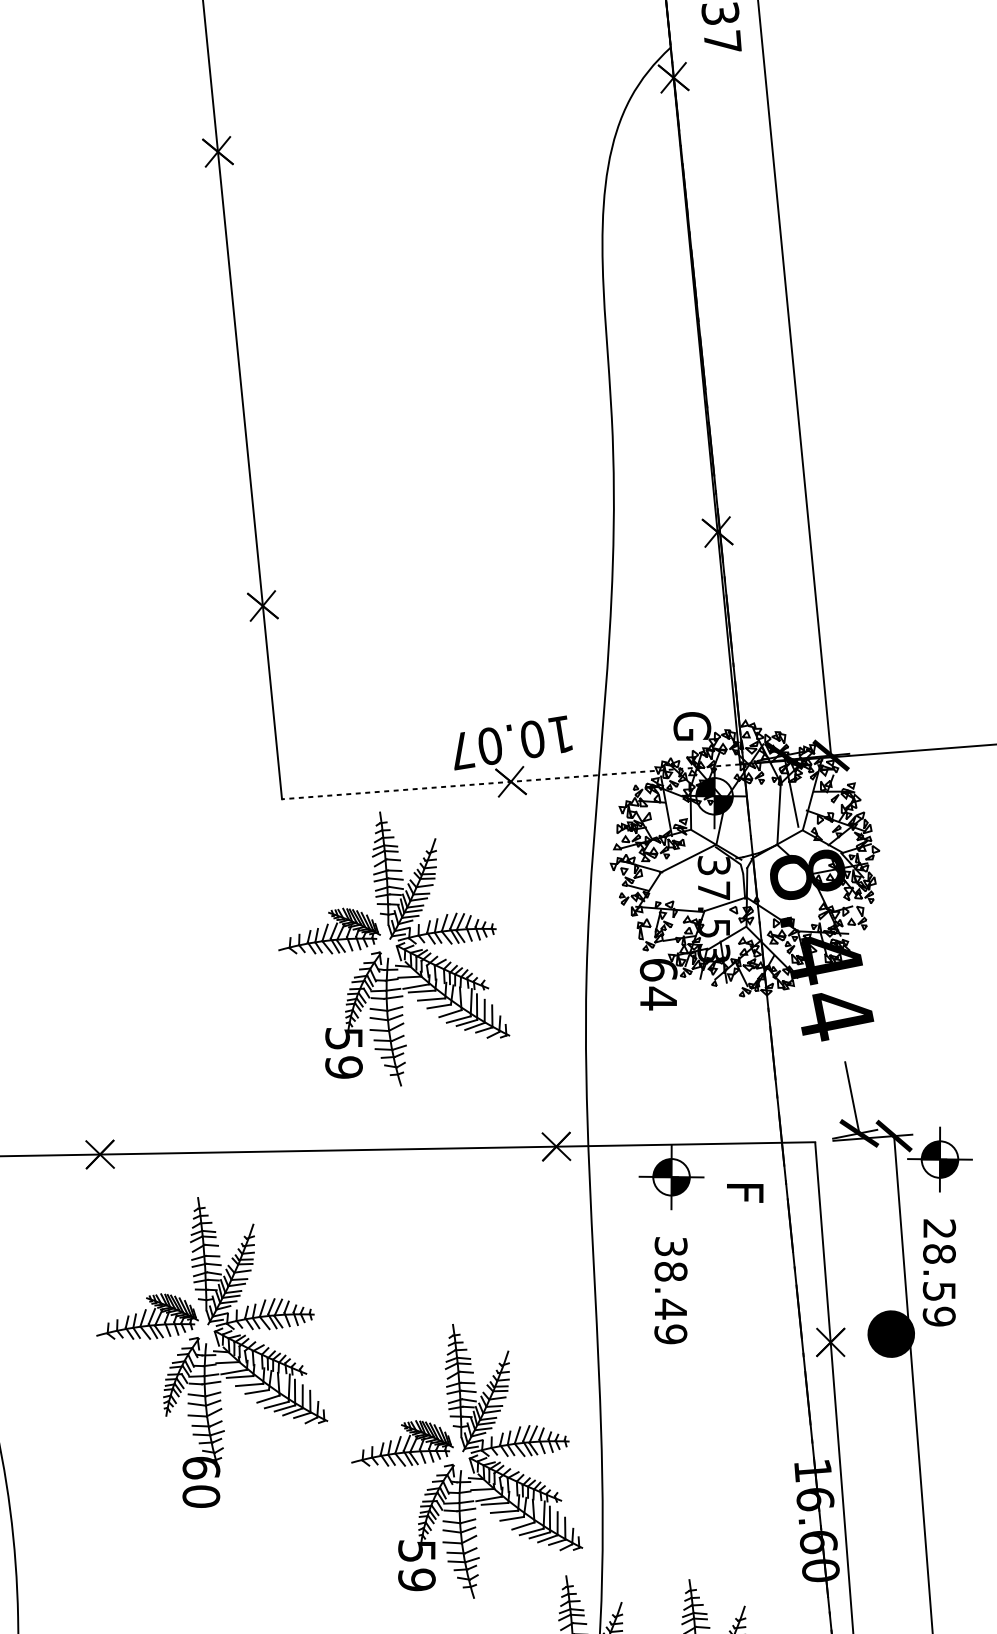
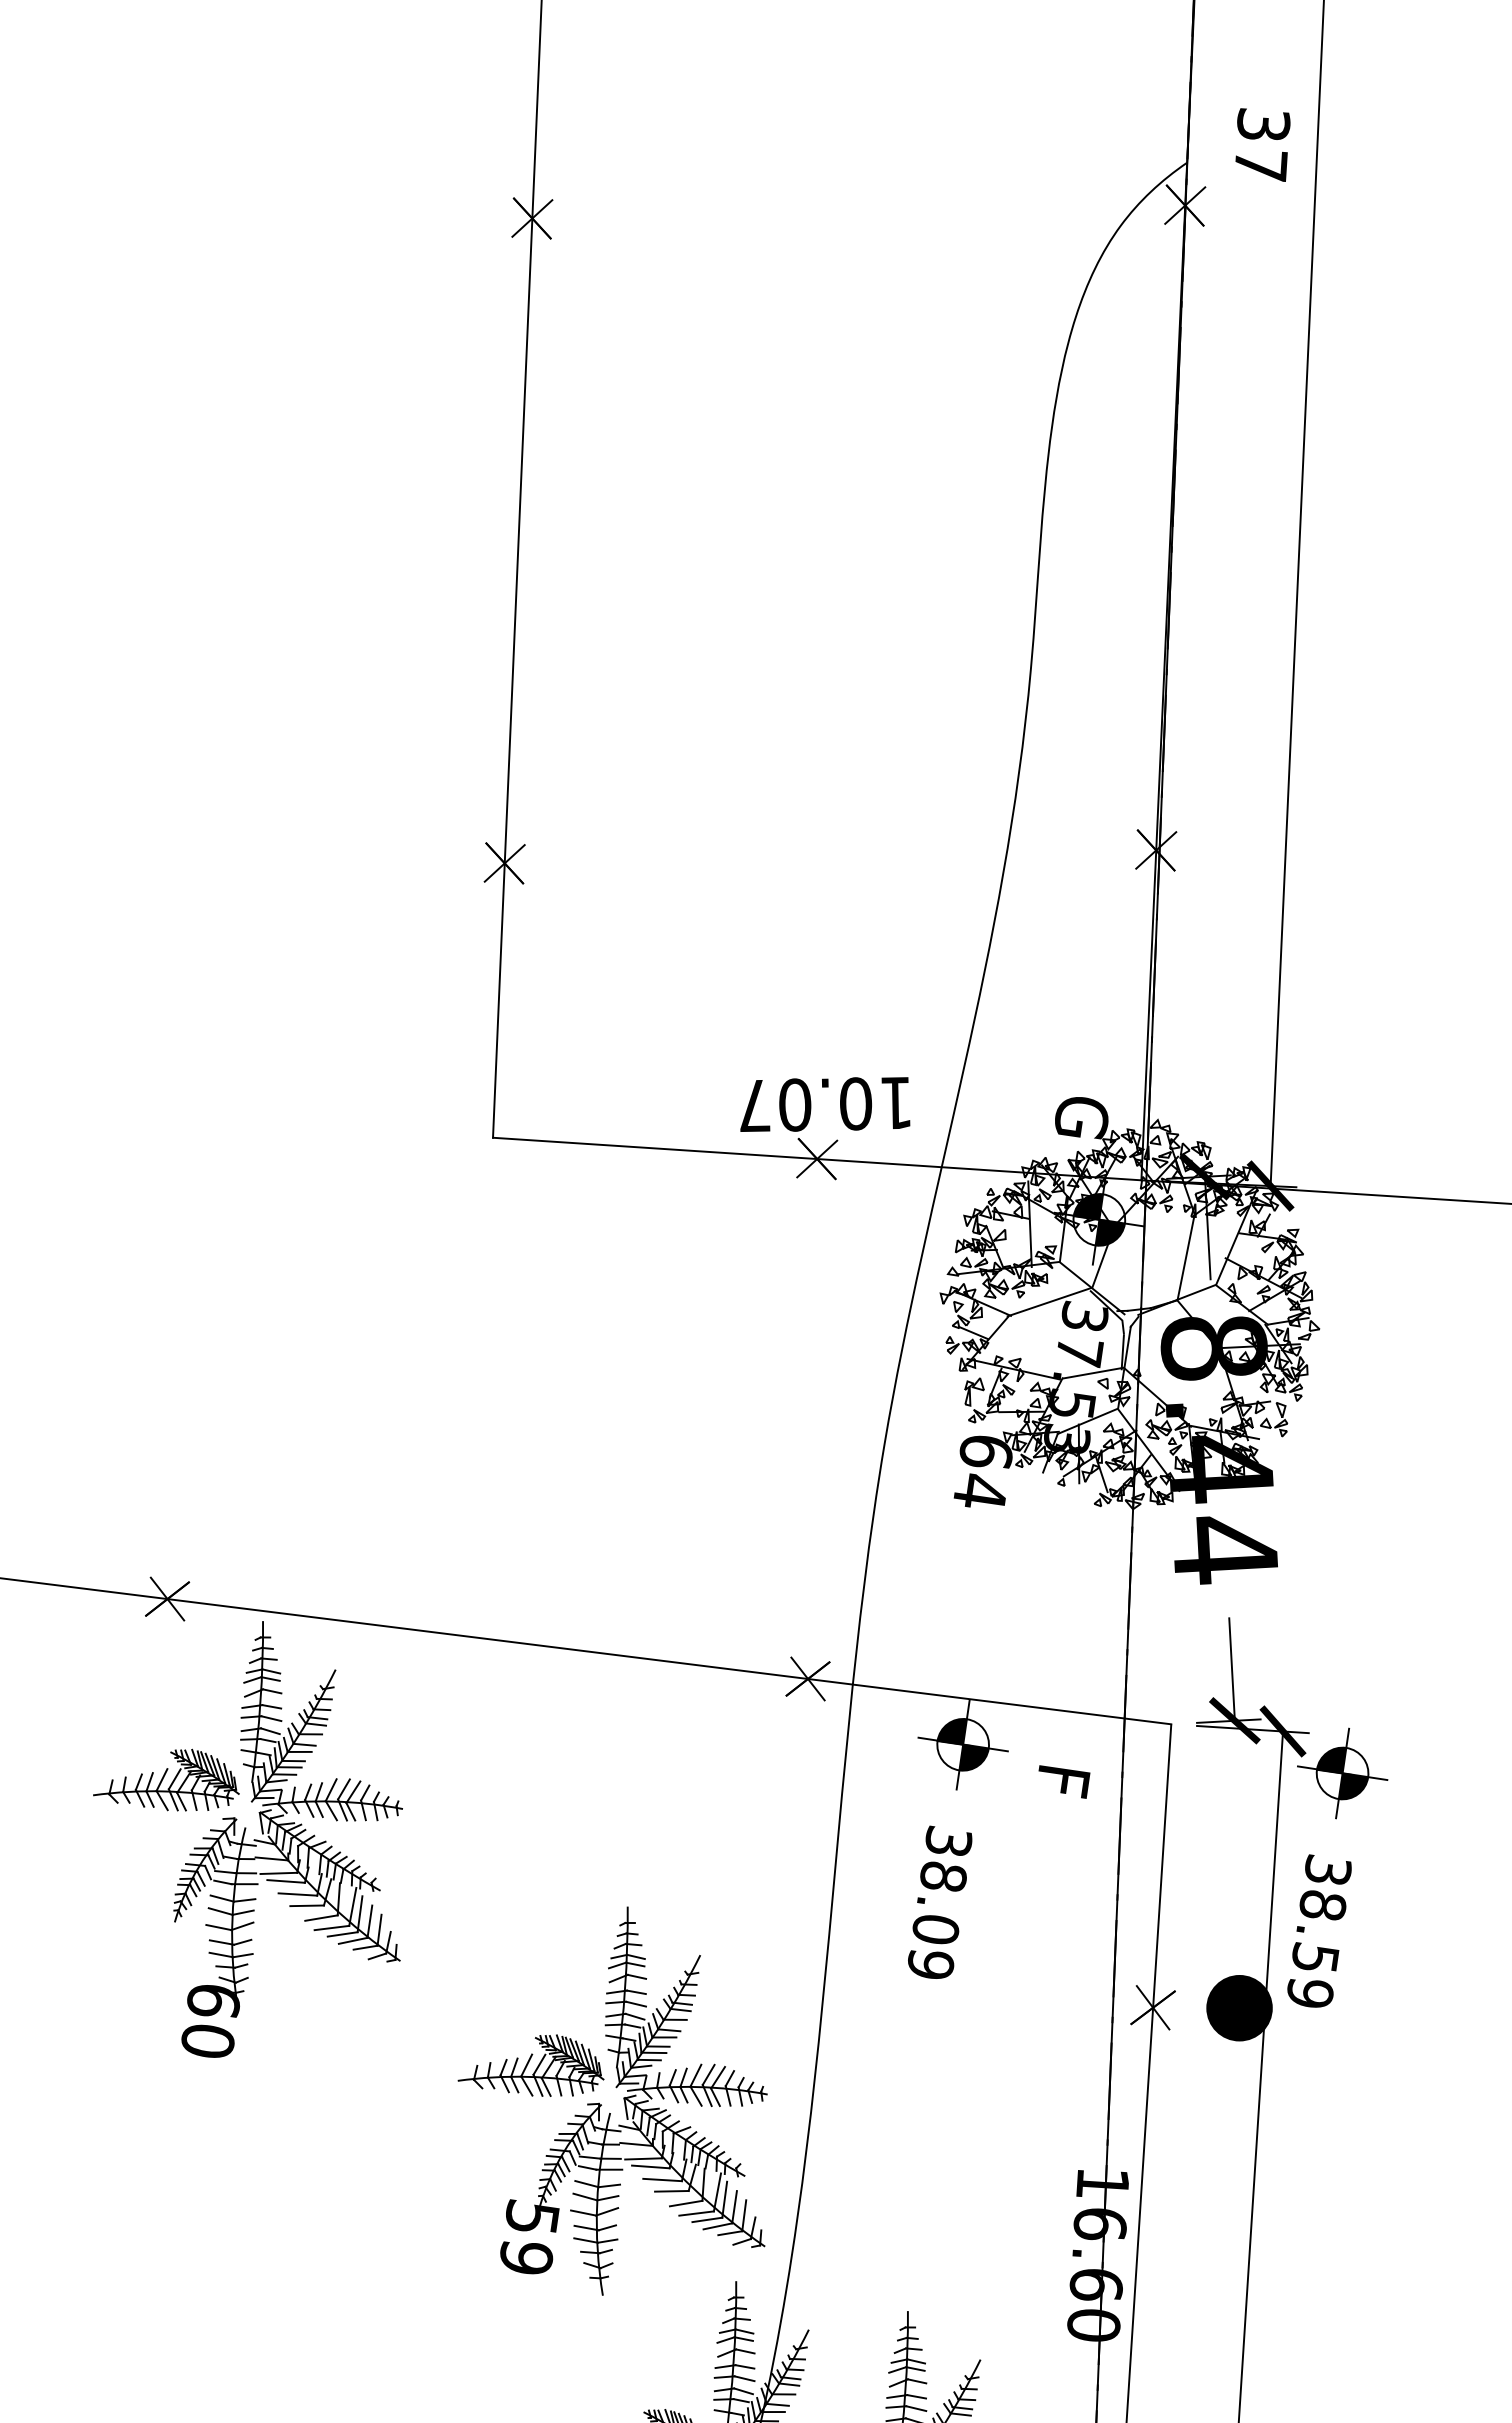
line: (511, 782) -> (817, 1159), dashed -> solid
part: (396, 947) -> (623, 1368), removed
text: (939, 1228) -> (1327, 1869), 28.59 -> 38.59
text: (670, 1308) -> (935, 1928), 38.49 -> 38.09
part: (208, 1351) -> (247, 1839), moved

